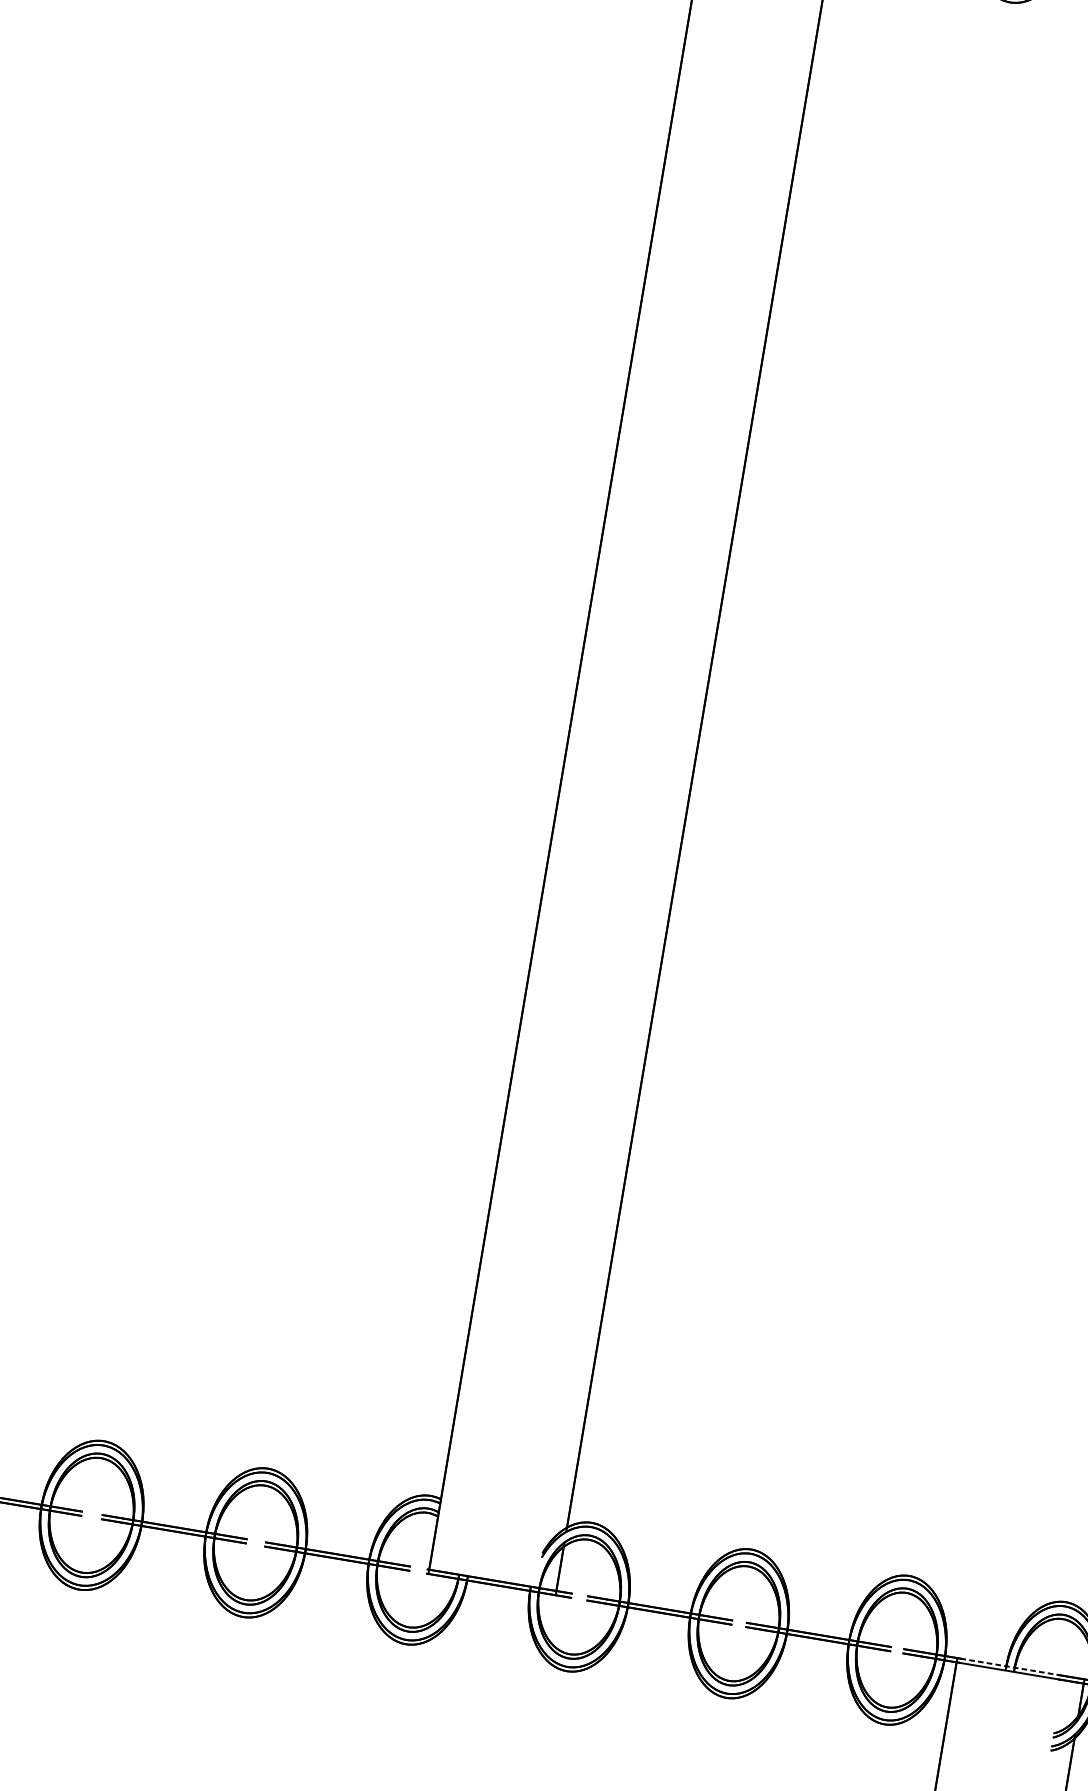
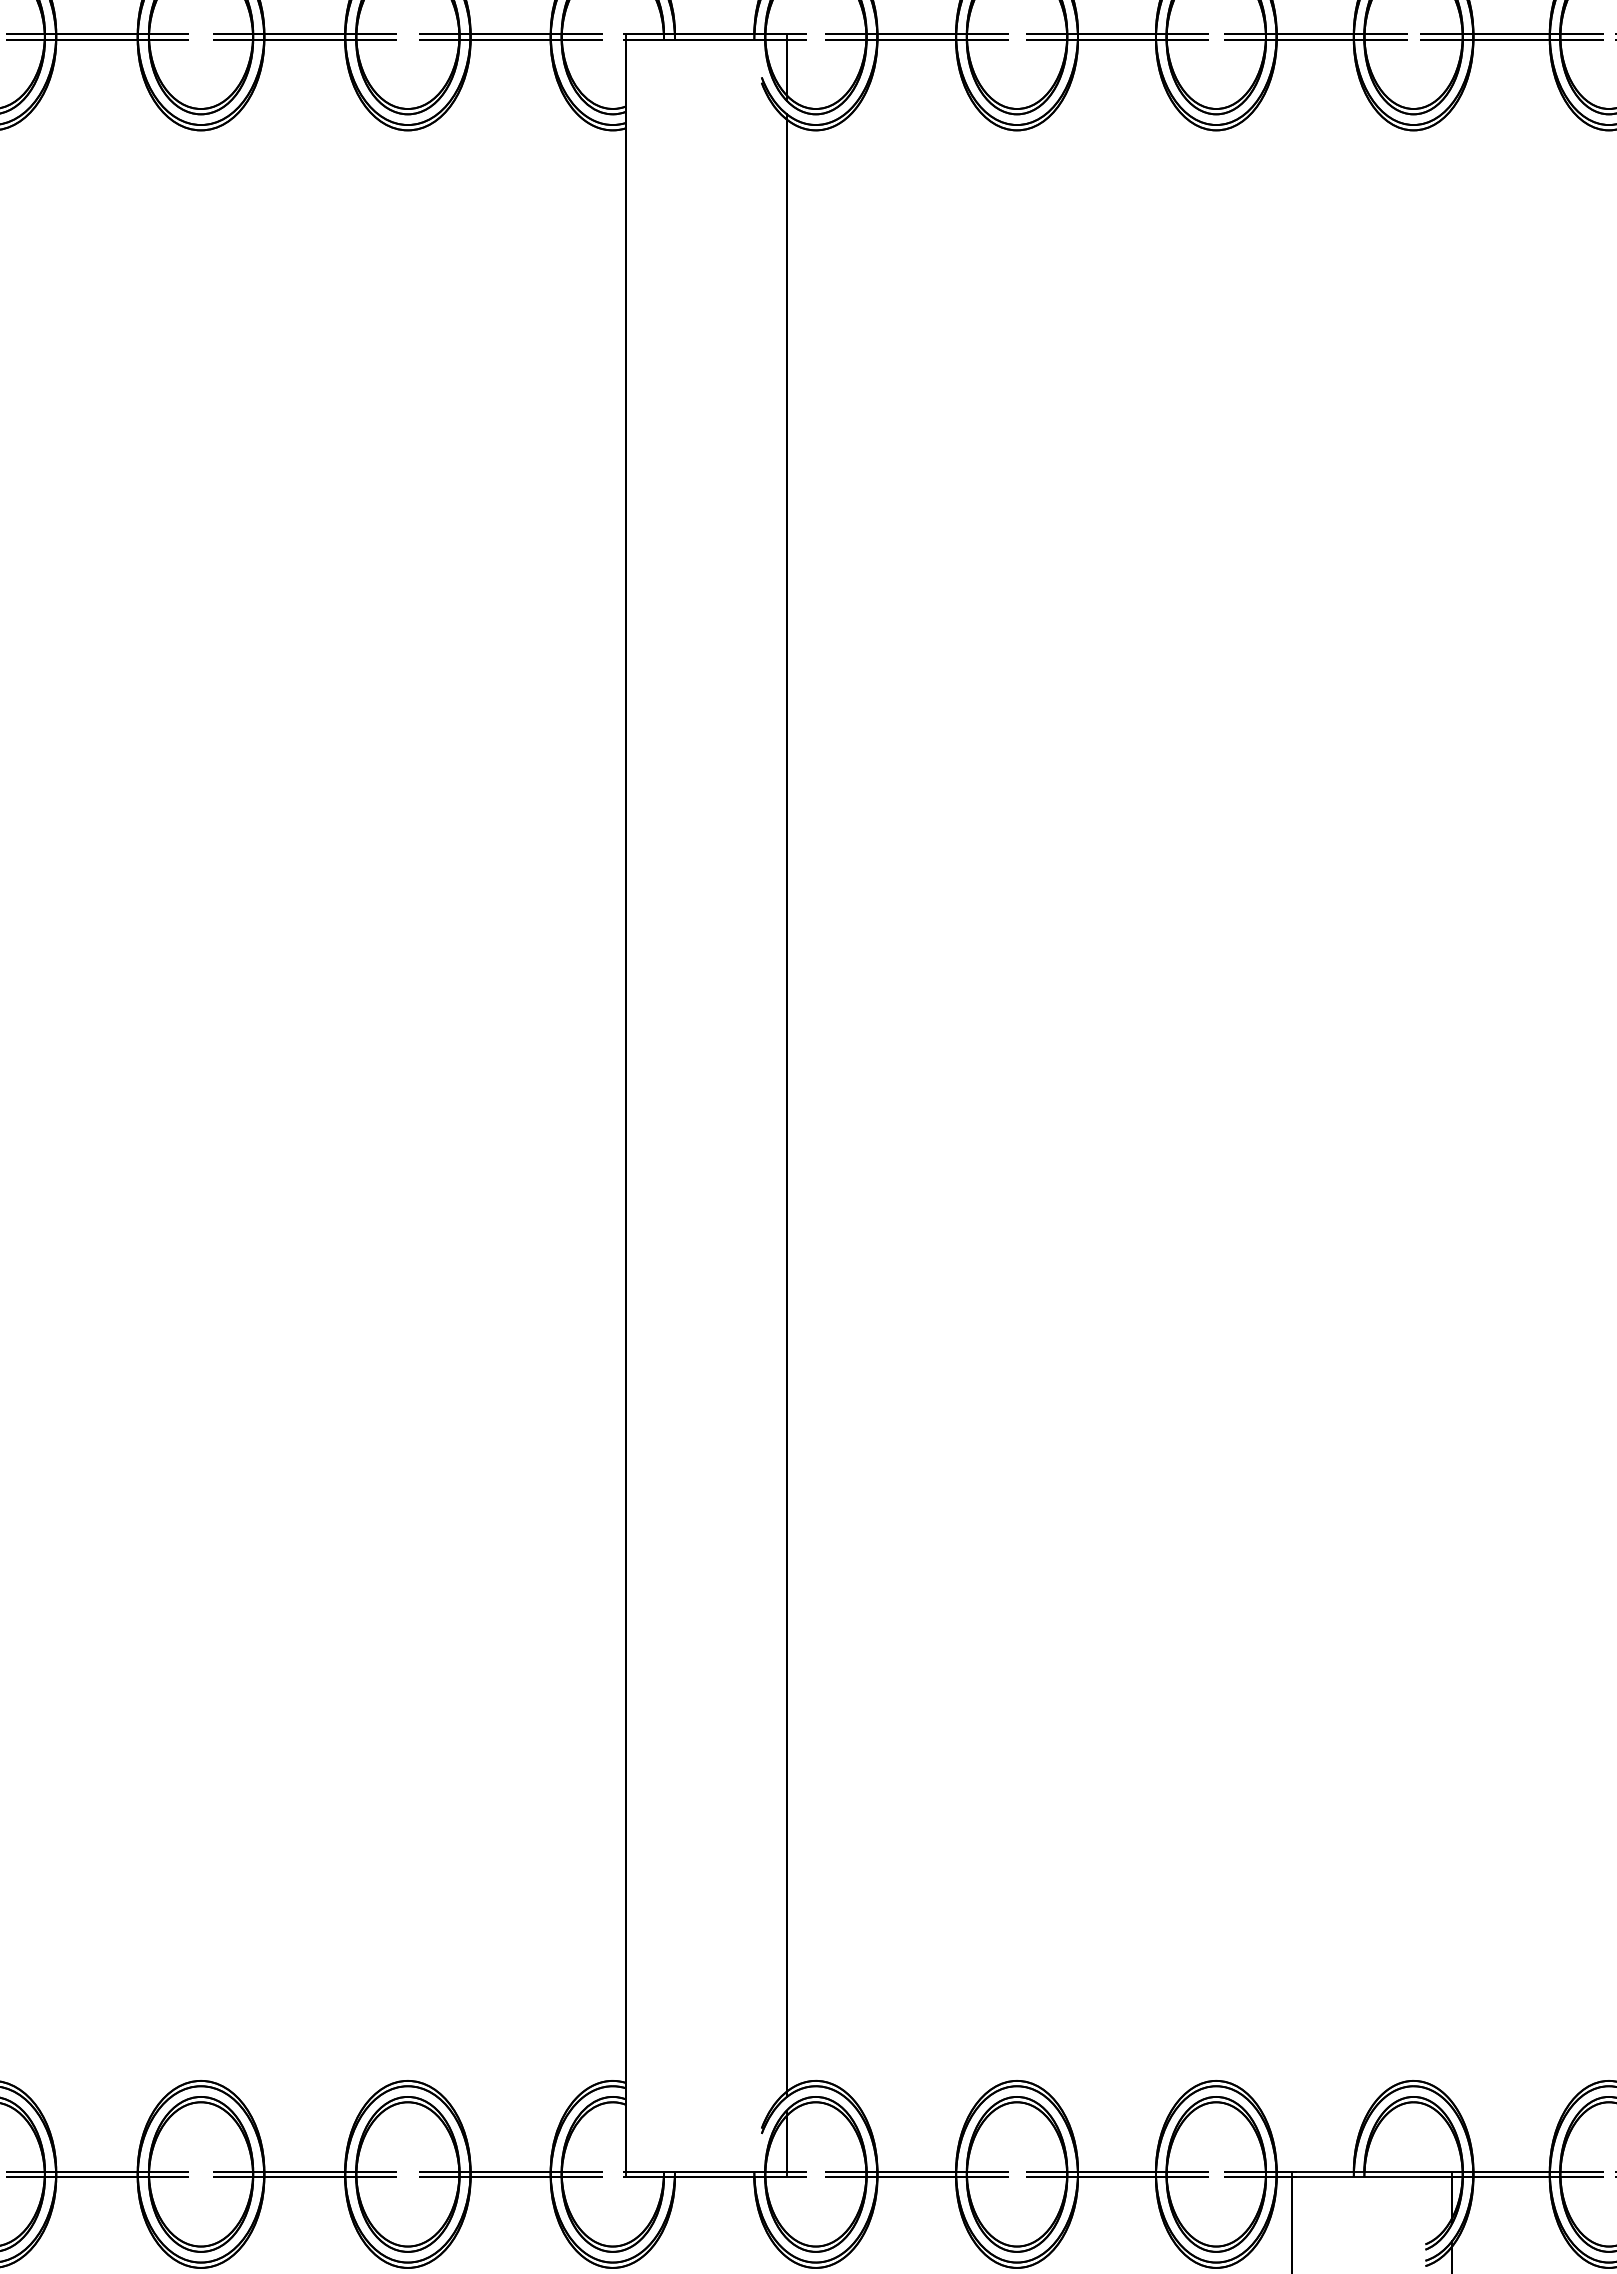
line: (1010, 1666) -> (1358, 2171), dashed -> solid

